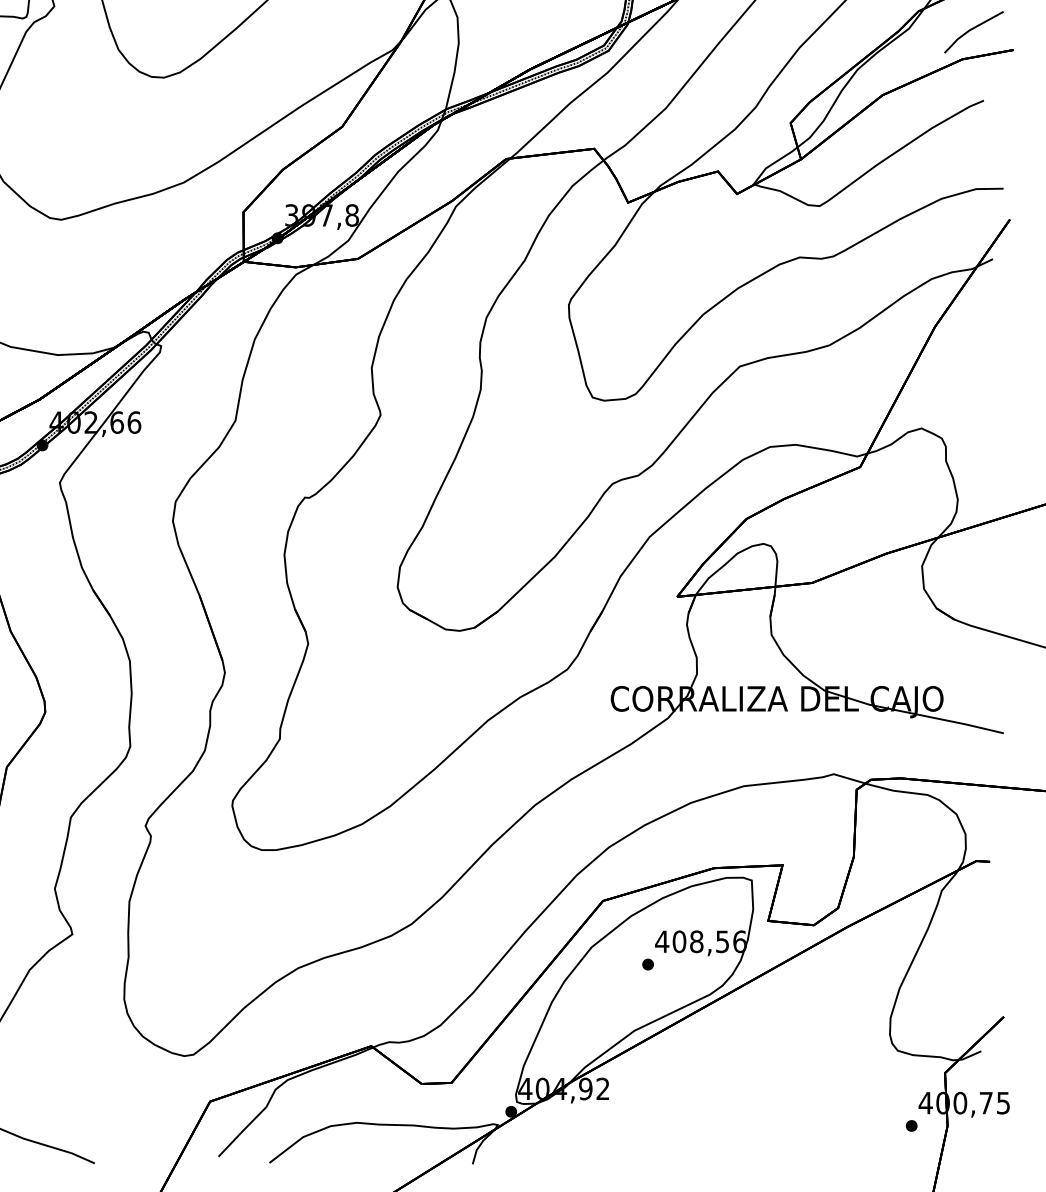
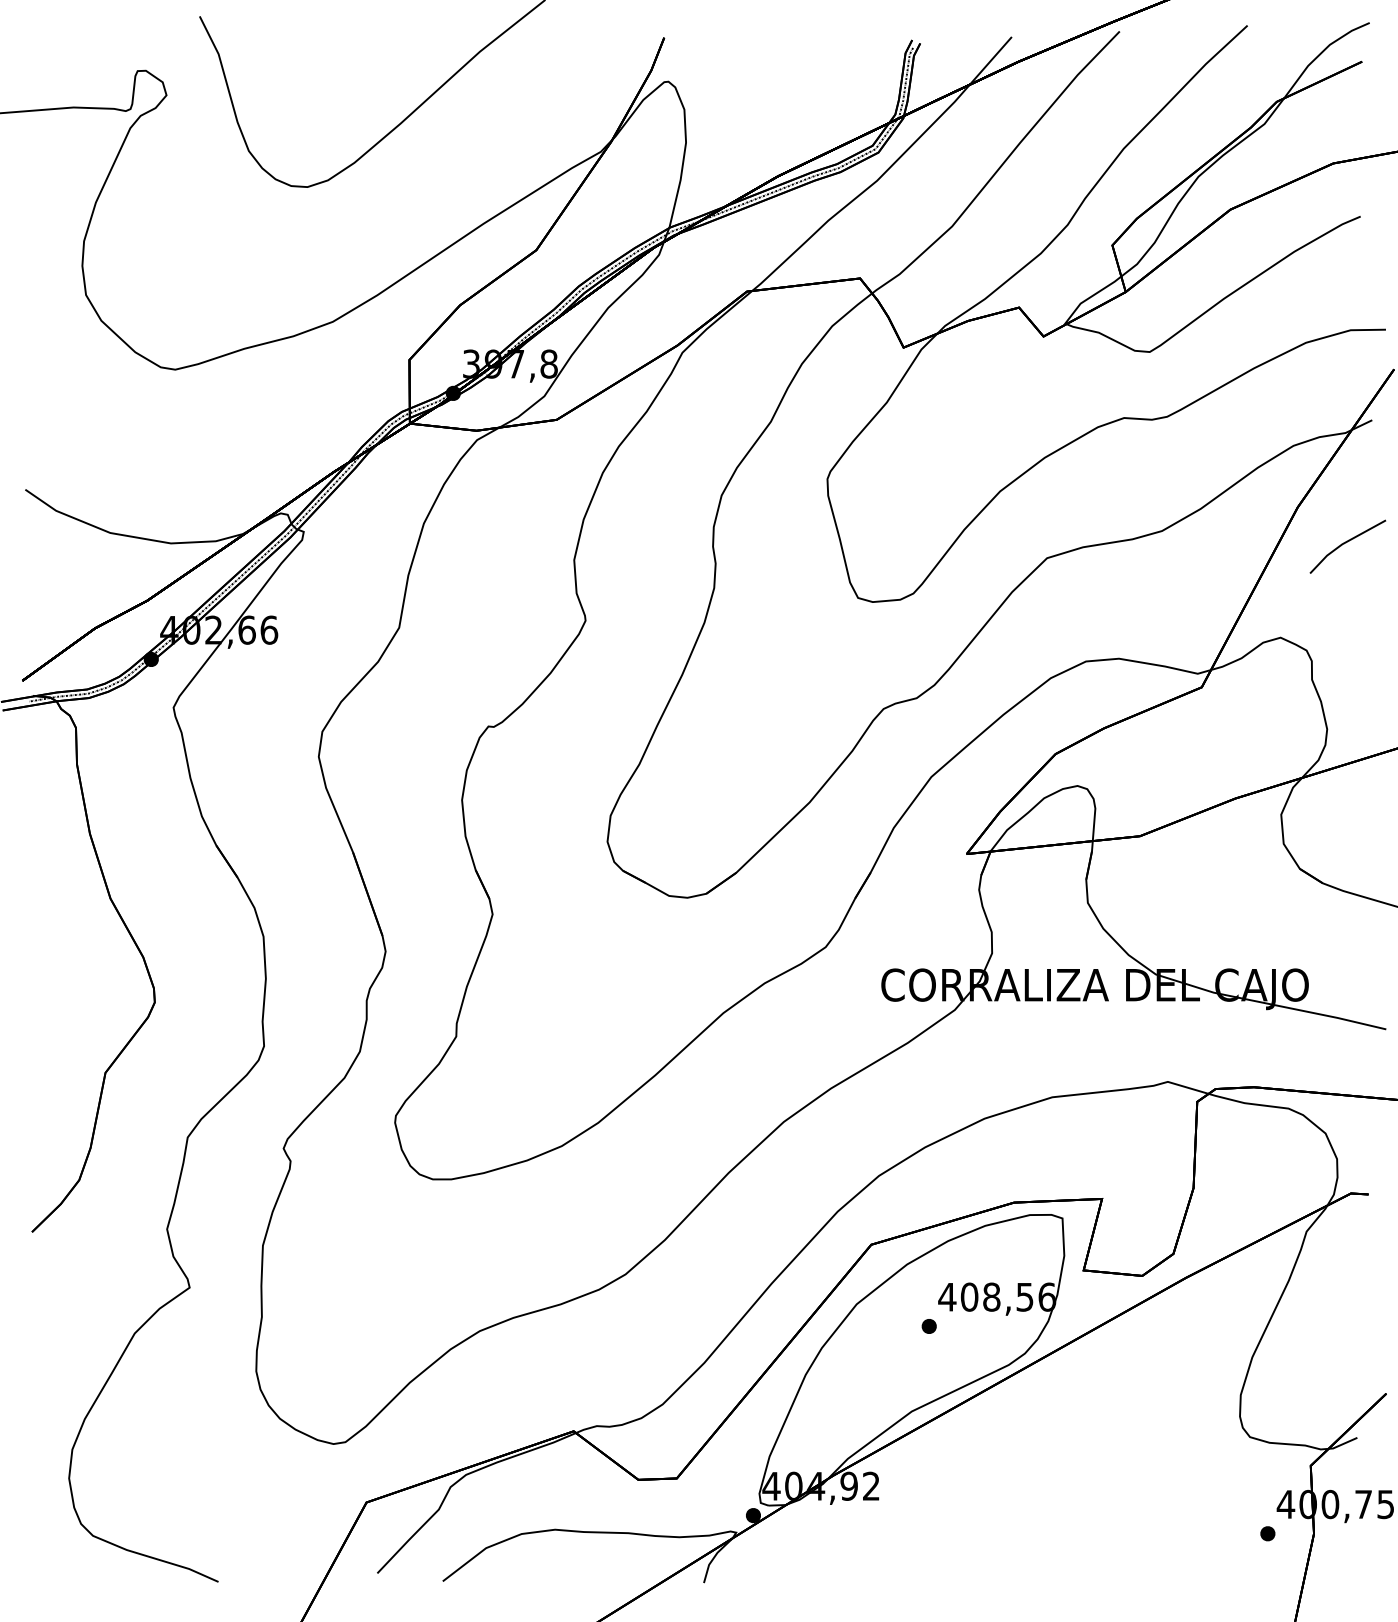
line: (972, 29) -> (1346, 543), moved

